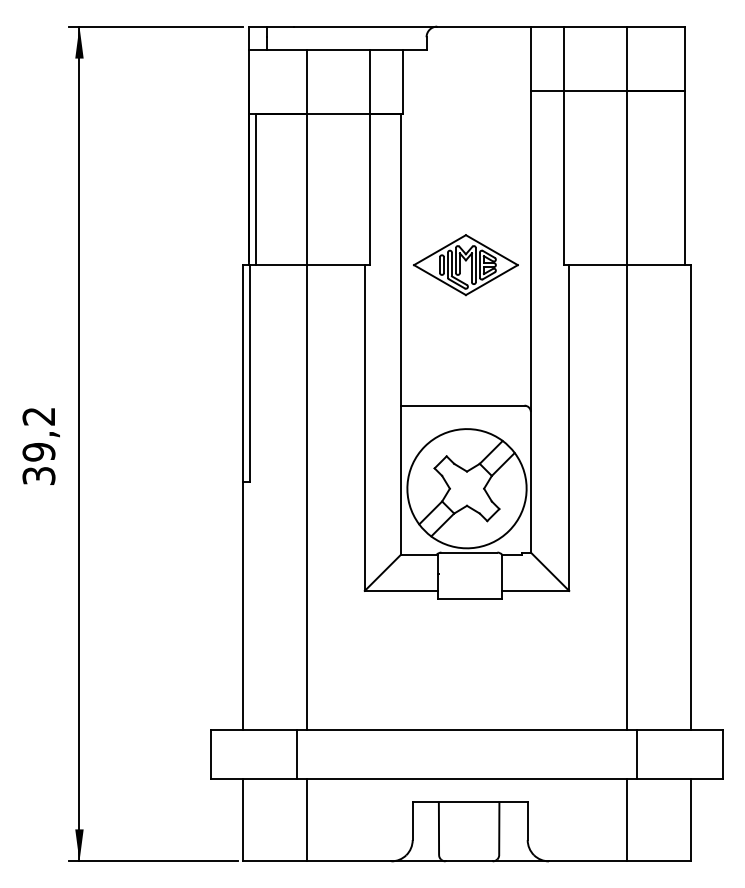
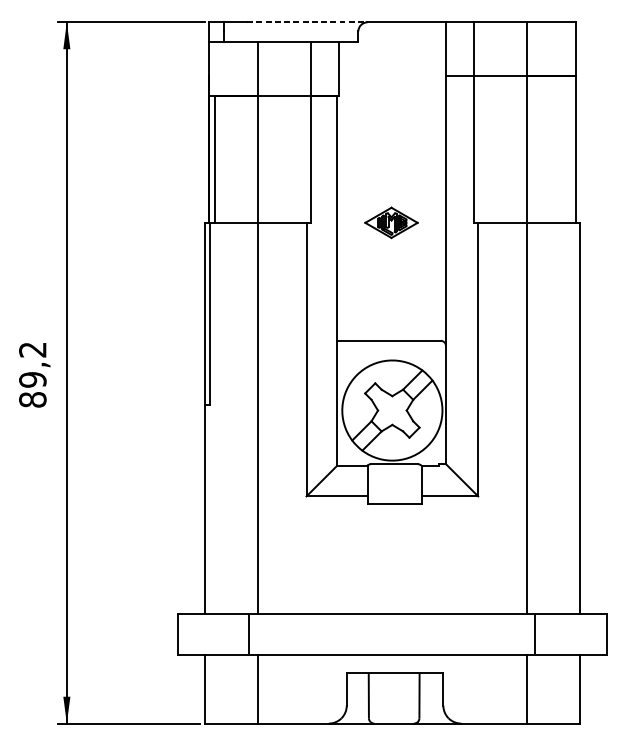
line: (365, 26) -> (307, 22), solid -> dashed
part: (465, 265) -> (391, 223), size x0.6
text: (38, 475) -> (32, 399), 39,2 -> 89,2

